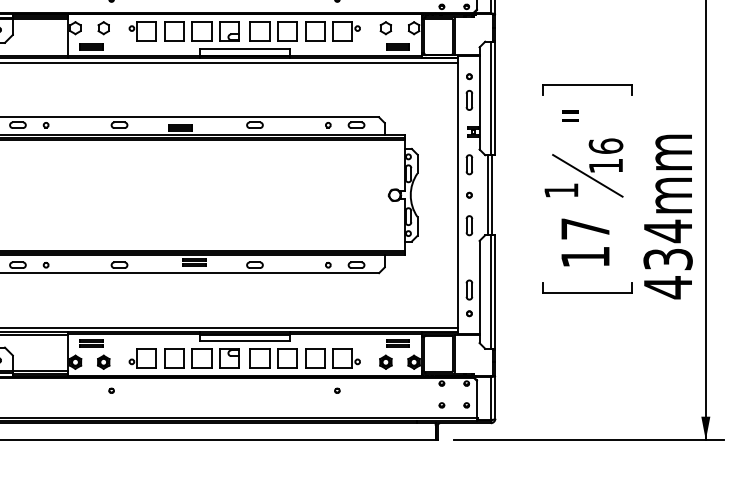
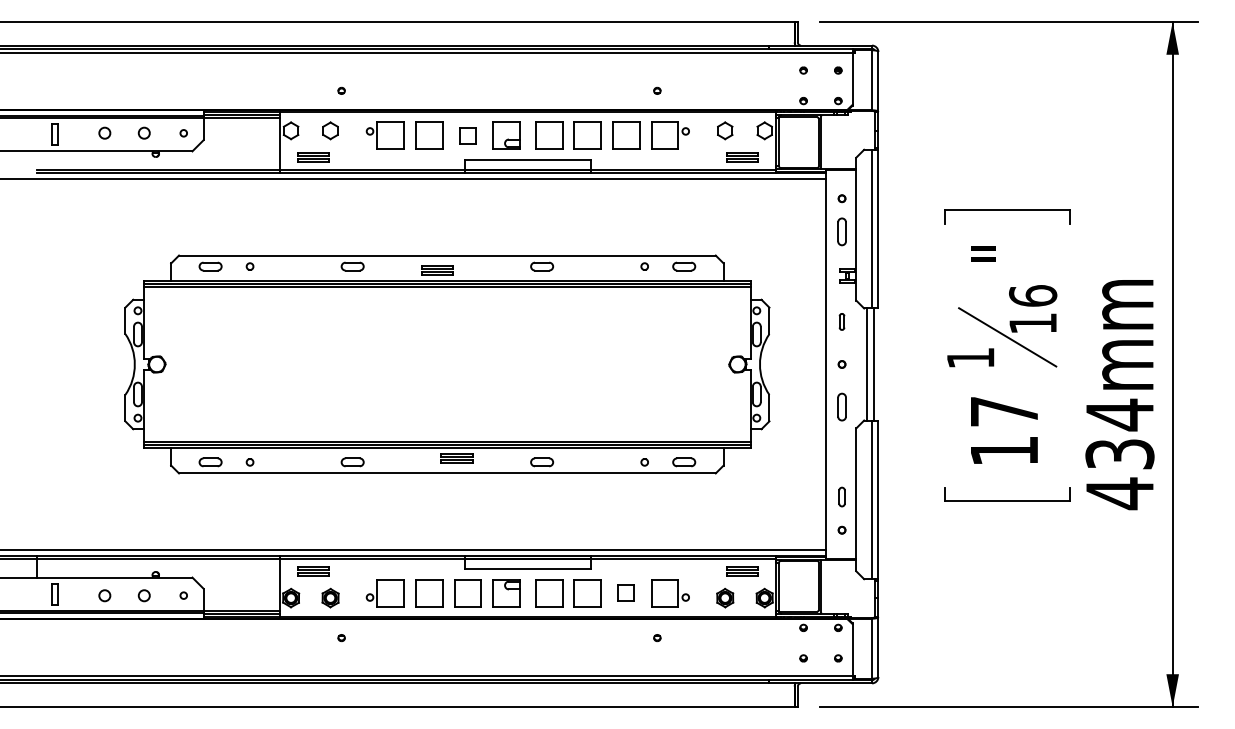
part: (201, 31) -> (467, 135), size x0.6
part: (469, 164) -> (841, 321), size x0.6
part: (469, 289) -> (841, 496), size x0.7
part: (315, 358) -> (626, 593), size x0.6

